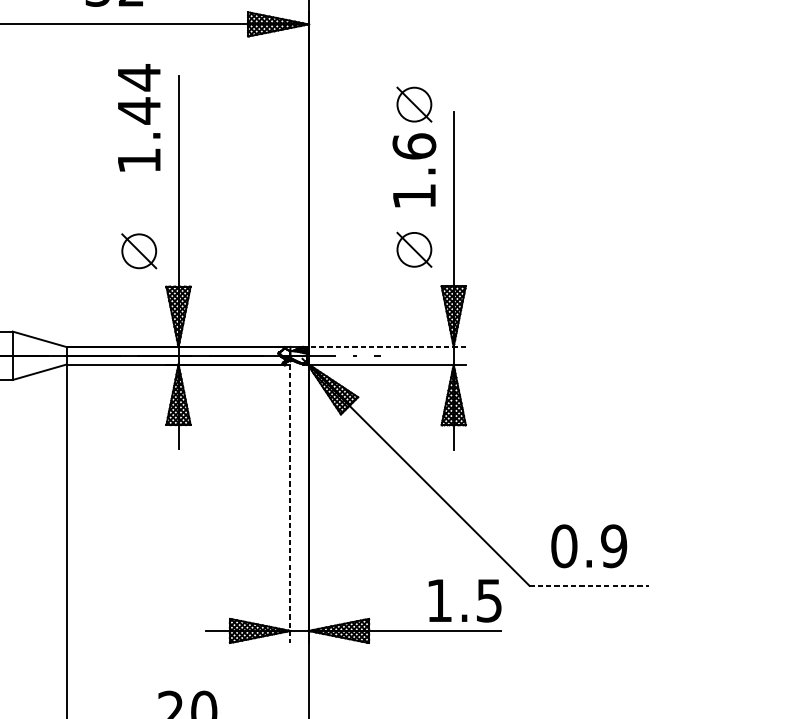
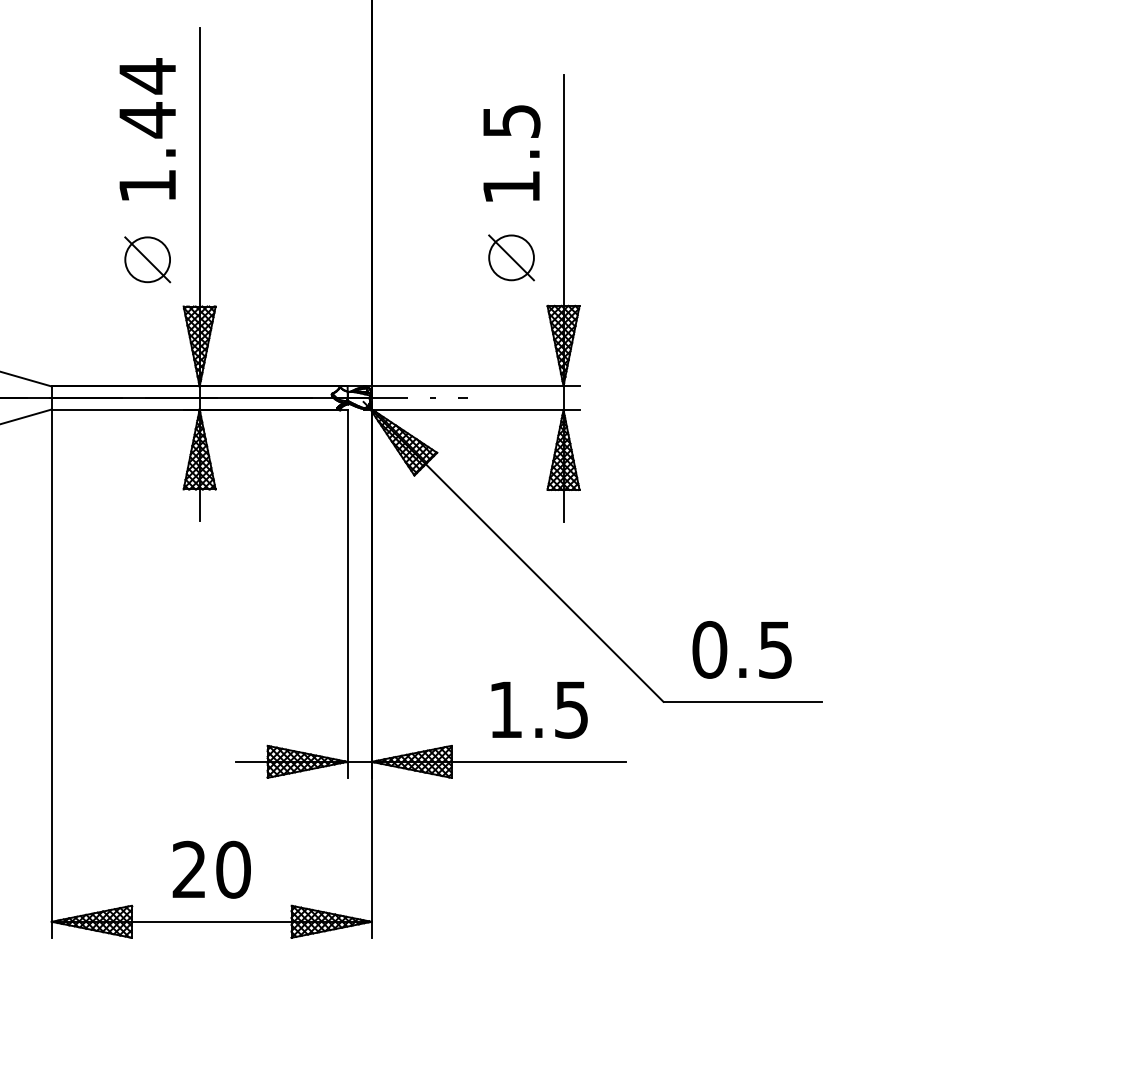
part: (414, 104) -> (511, 65), removed
text: (139, 117) -> (147, 129), moved
text: (414, 145) -> (511, 120), 1.6 -> 1.5
line: (384, 347) -> (471, 386), dashed -> solid
line: (290, 503) -> (347, 593), dashed -> solid
text: (614, 545) -> (775, 649), 0.9 -> 0.5
line: (589, 585) -> (743, 701), dashed -> solid
text: (465, 601) -> (539, 710), moved

